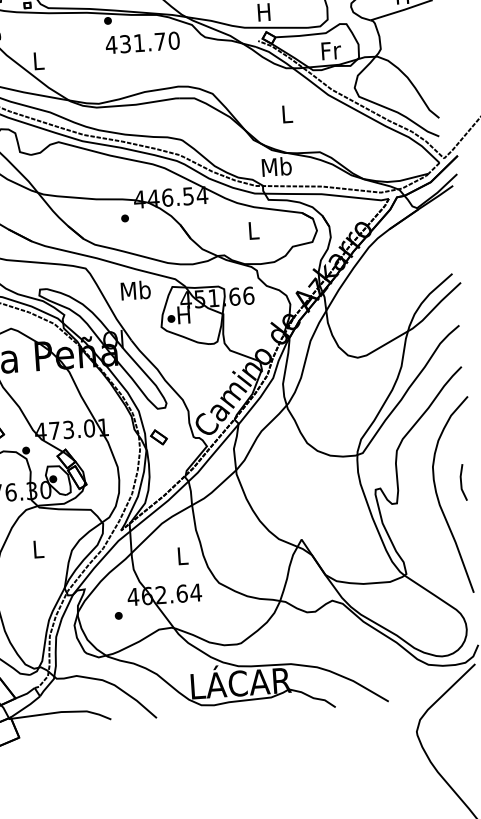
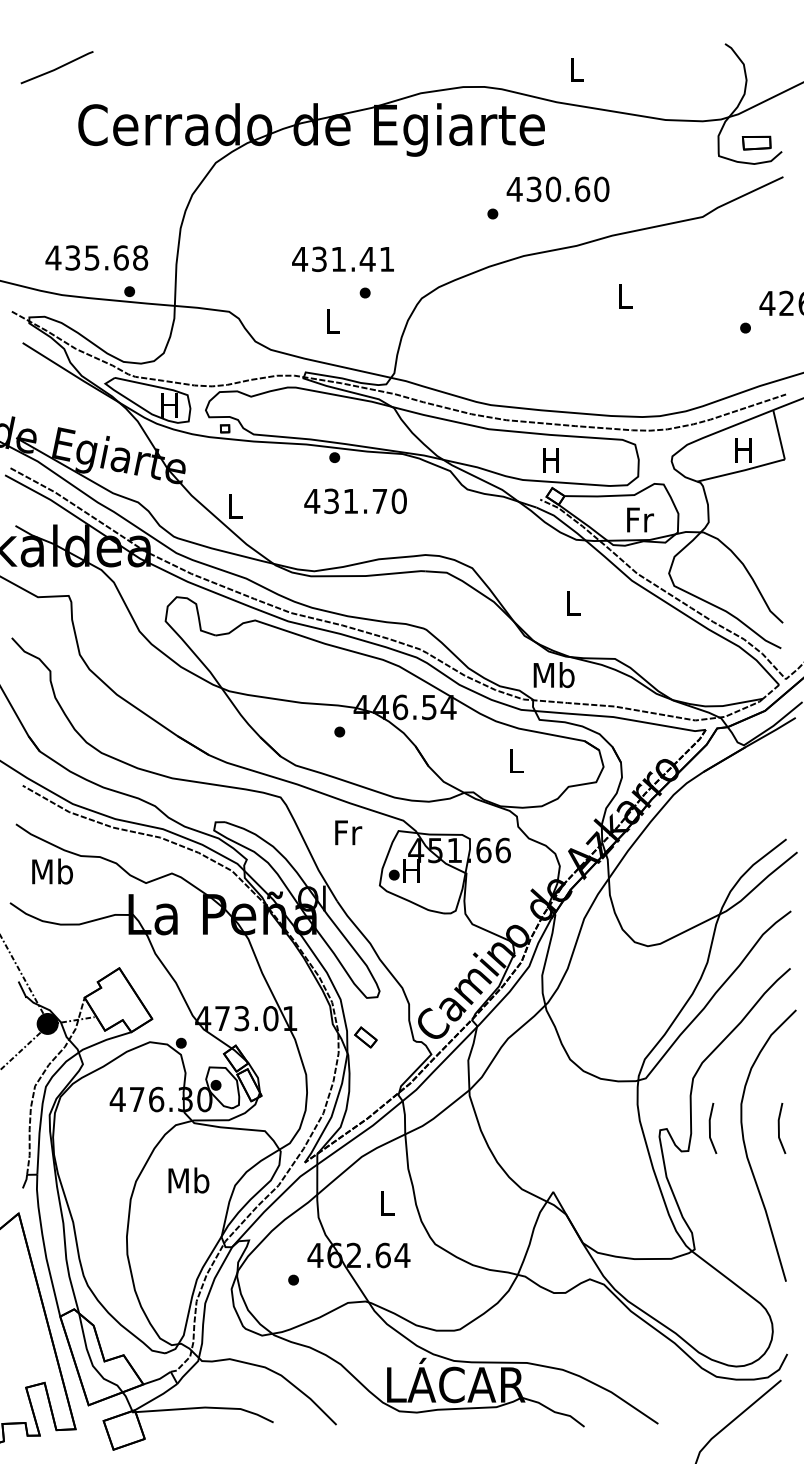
text: (142, 43) -> (355, 501), moved
text: (135, 290) -> (347, 832), Mb -> Fr
line: (411, 486) -> (710, 1128), added
text: (38, 549) -> (188, 1180), L -> Mb

